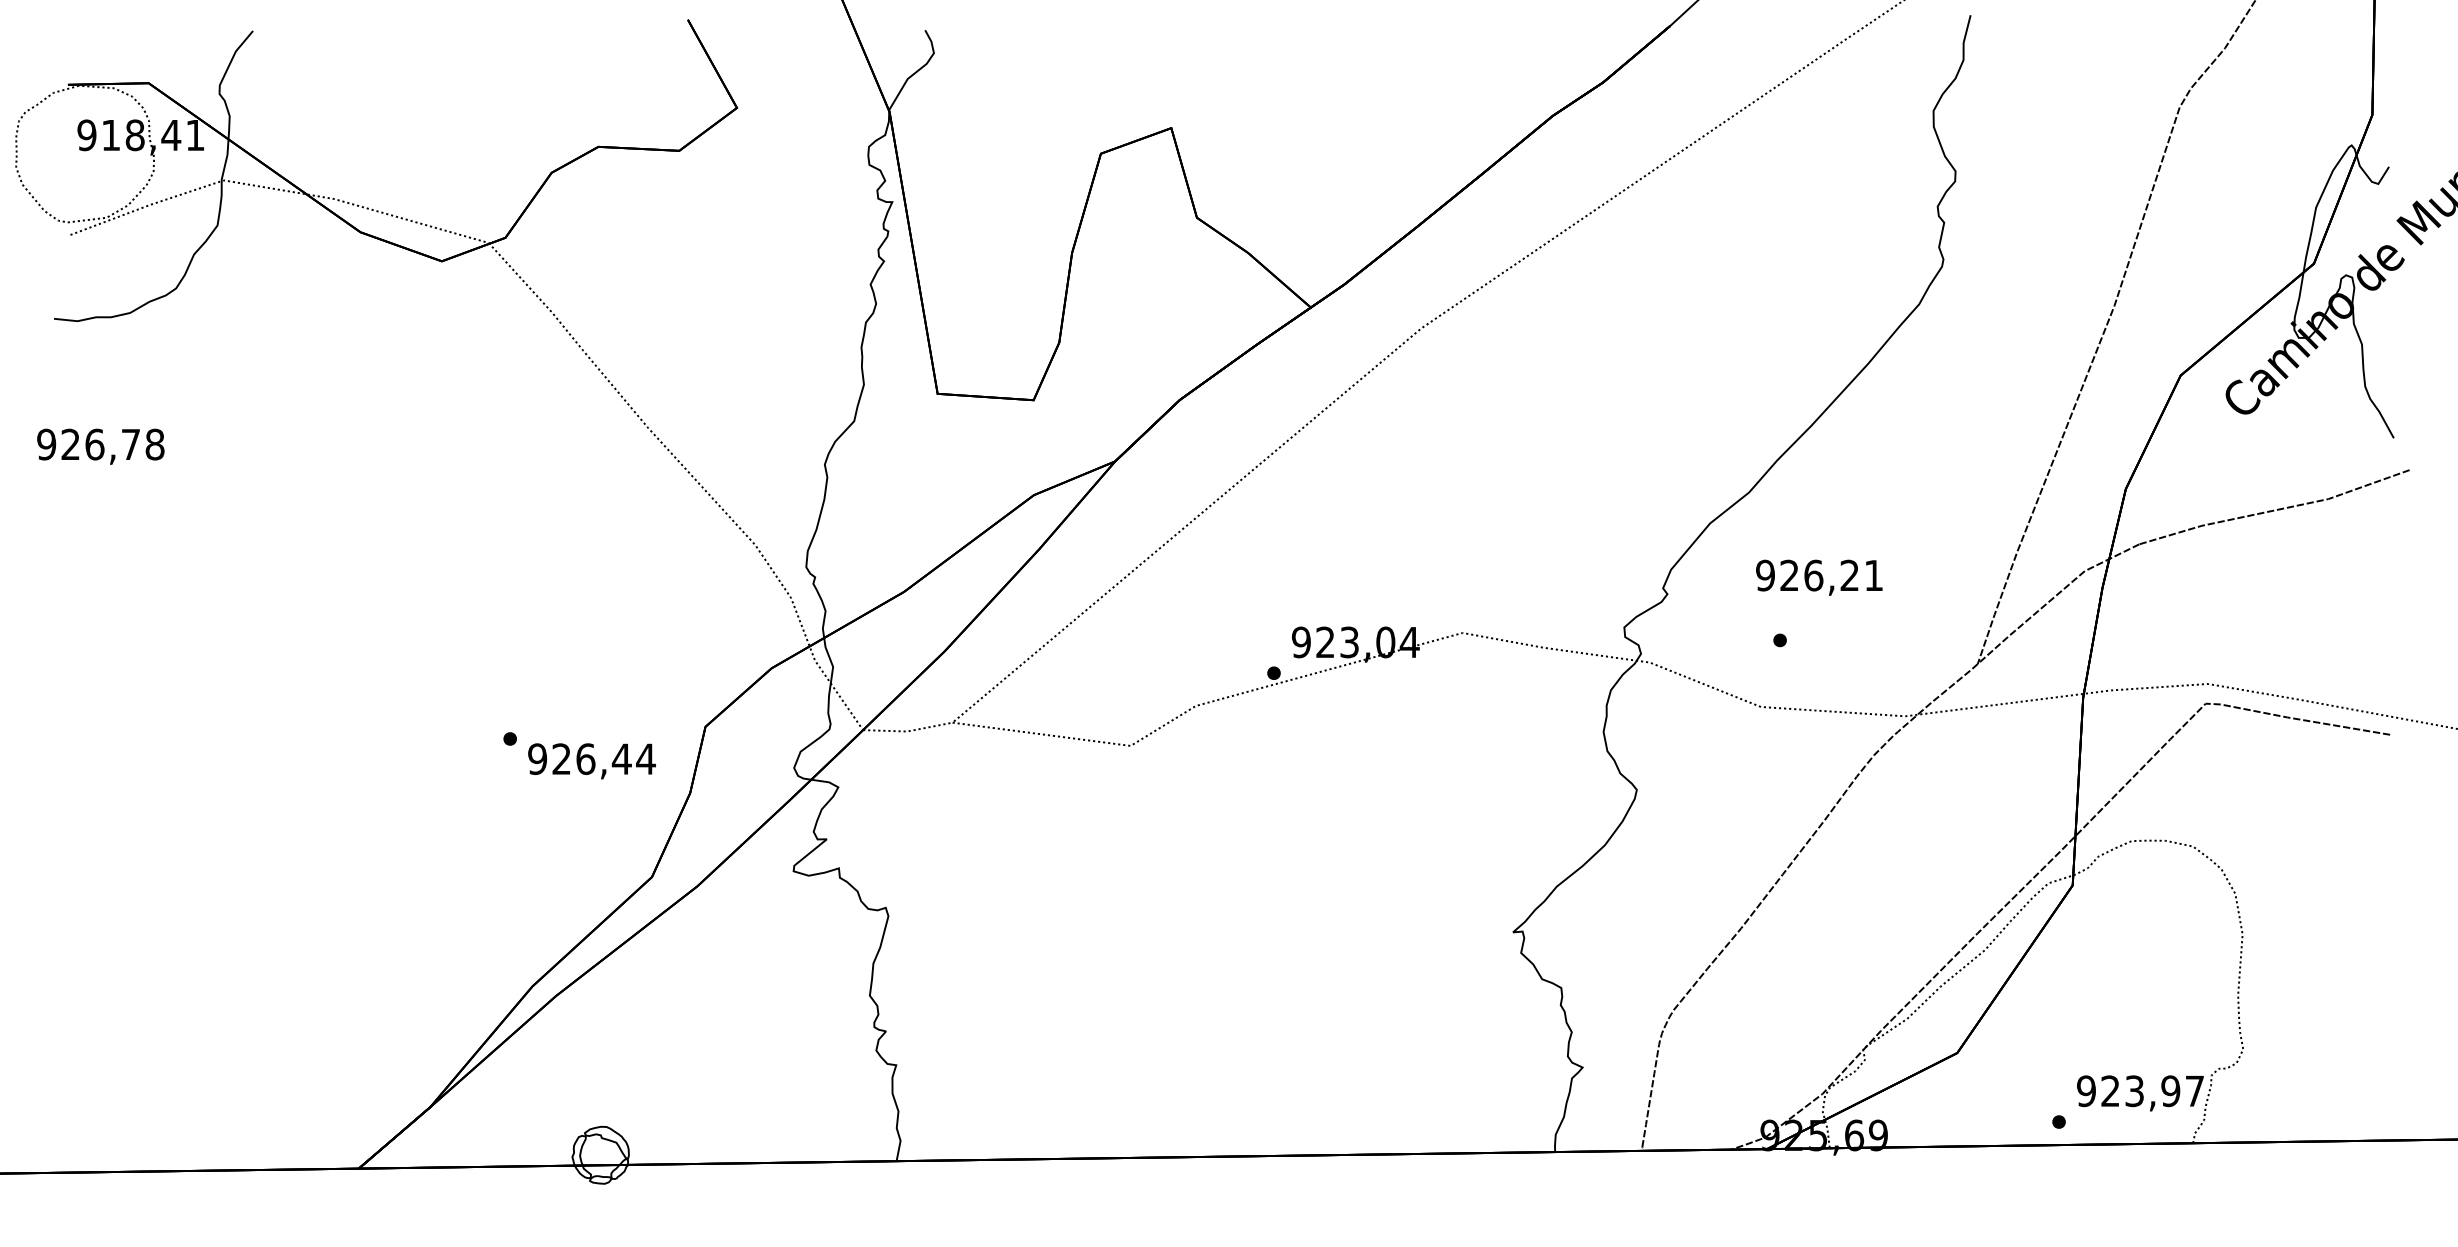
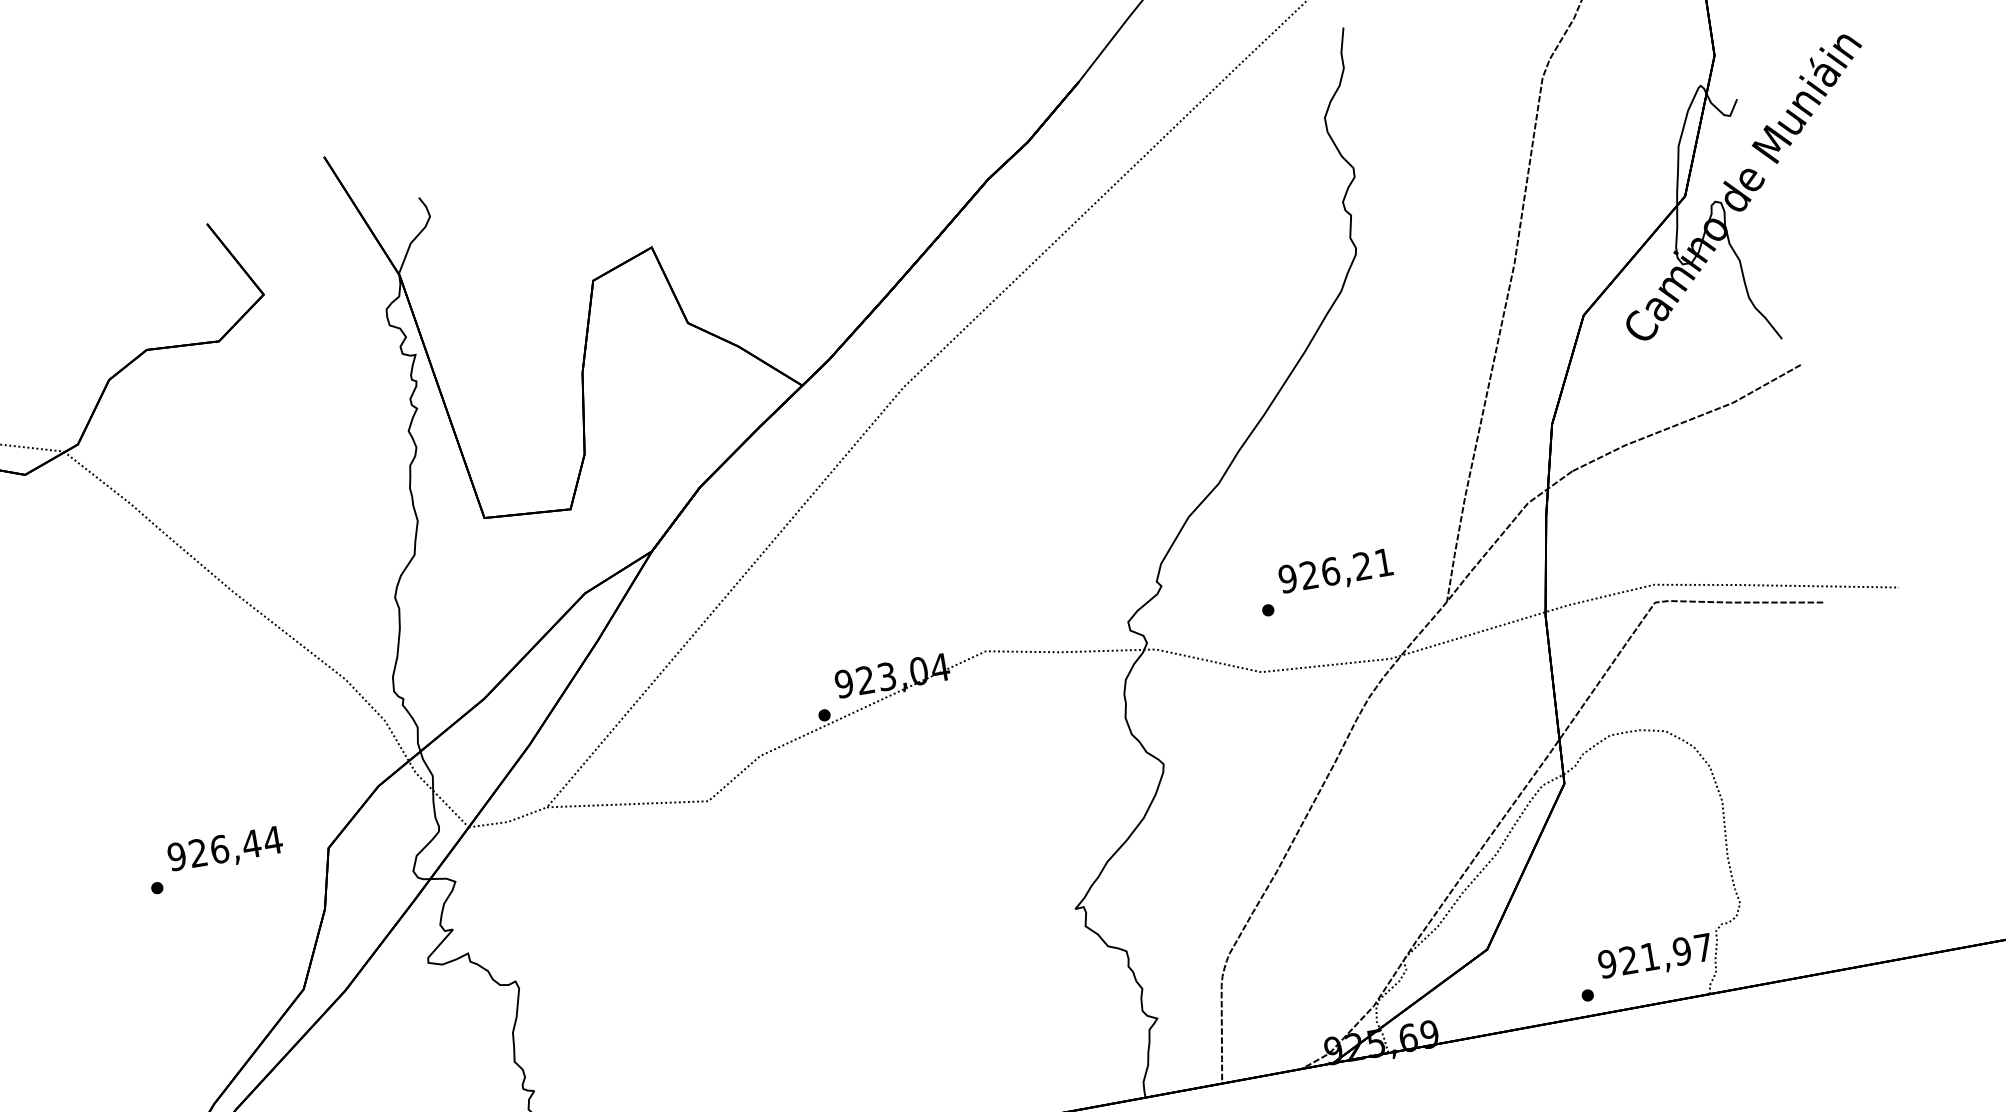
text: (1819, 577) -> (1336, 572), moved
text: (591, 761) -> (225, 850), moved
text: (2134, 1091) -> (1650, 957), 923,97 -> 921,97

